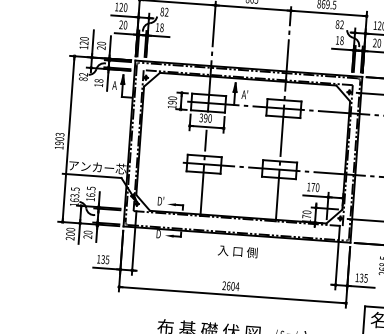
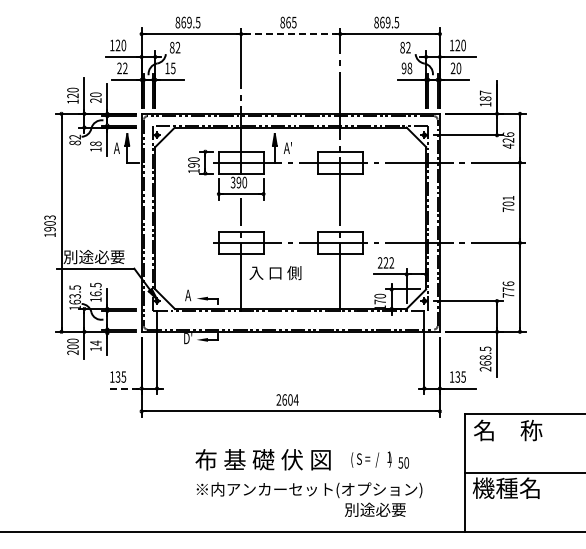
line: (253, 8) -> (290, 34), solid -> dashed
text: (125, 25) -> (125, 68), 20 -> 22
text: (161, 27) -> (172, 68), 18 -> 15
text: (337, 40) -> (403, 68), 18 -> 98
text: (97, 166) -> (101, 256), アンカー芯 -> 別途必要
text: (312, 187) -> (385, 262), 170 -> 222
text: (161, 201) -> (188, 295), D' -> A
text: (87, 234) -> (95, 345), 20 -> 14
text: (158, 234) -> (188, 338), D -> D'
text: (237, 251) -> (275, 273), moved
line: (105, 268) -> (121, 388), solid -> dashed

